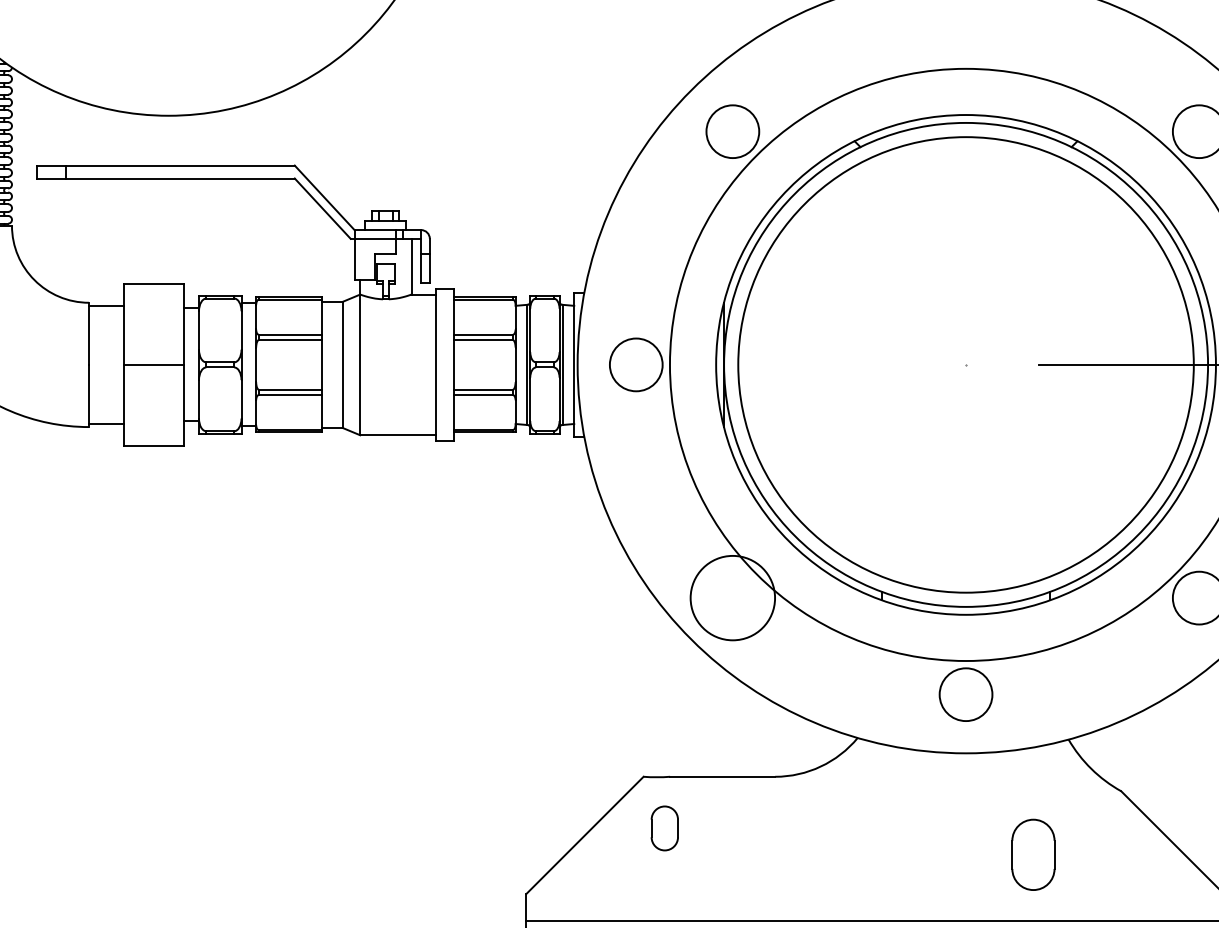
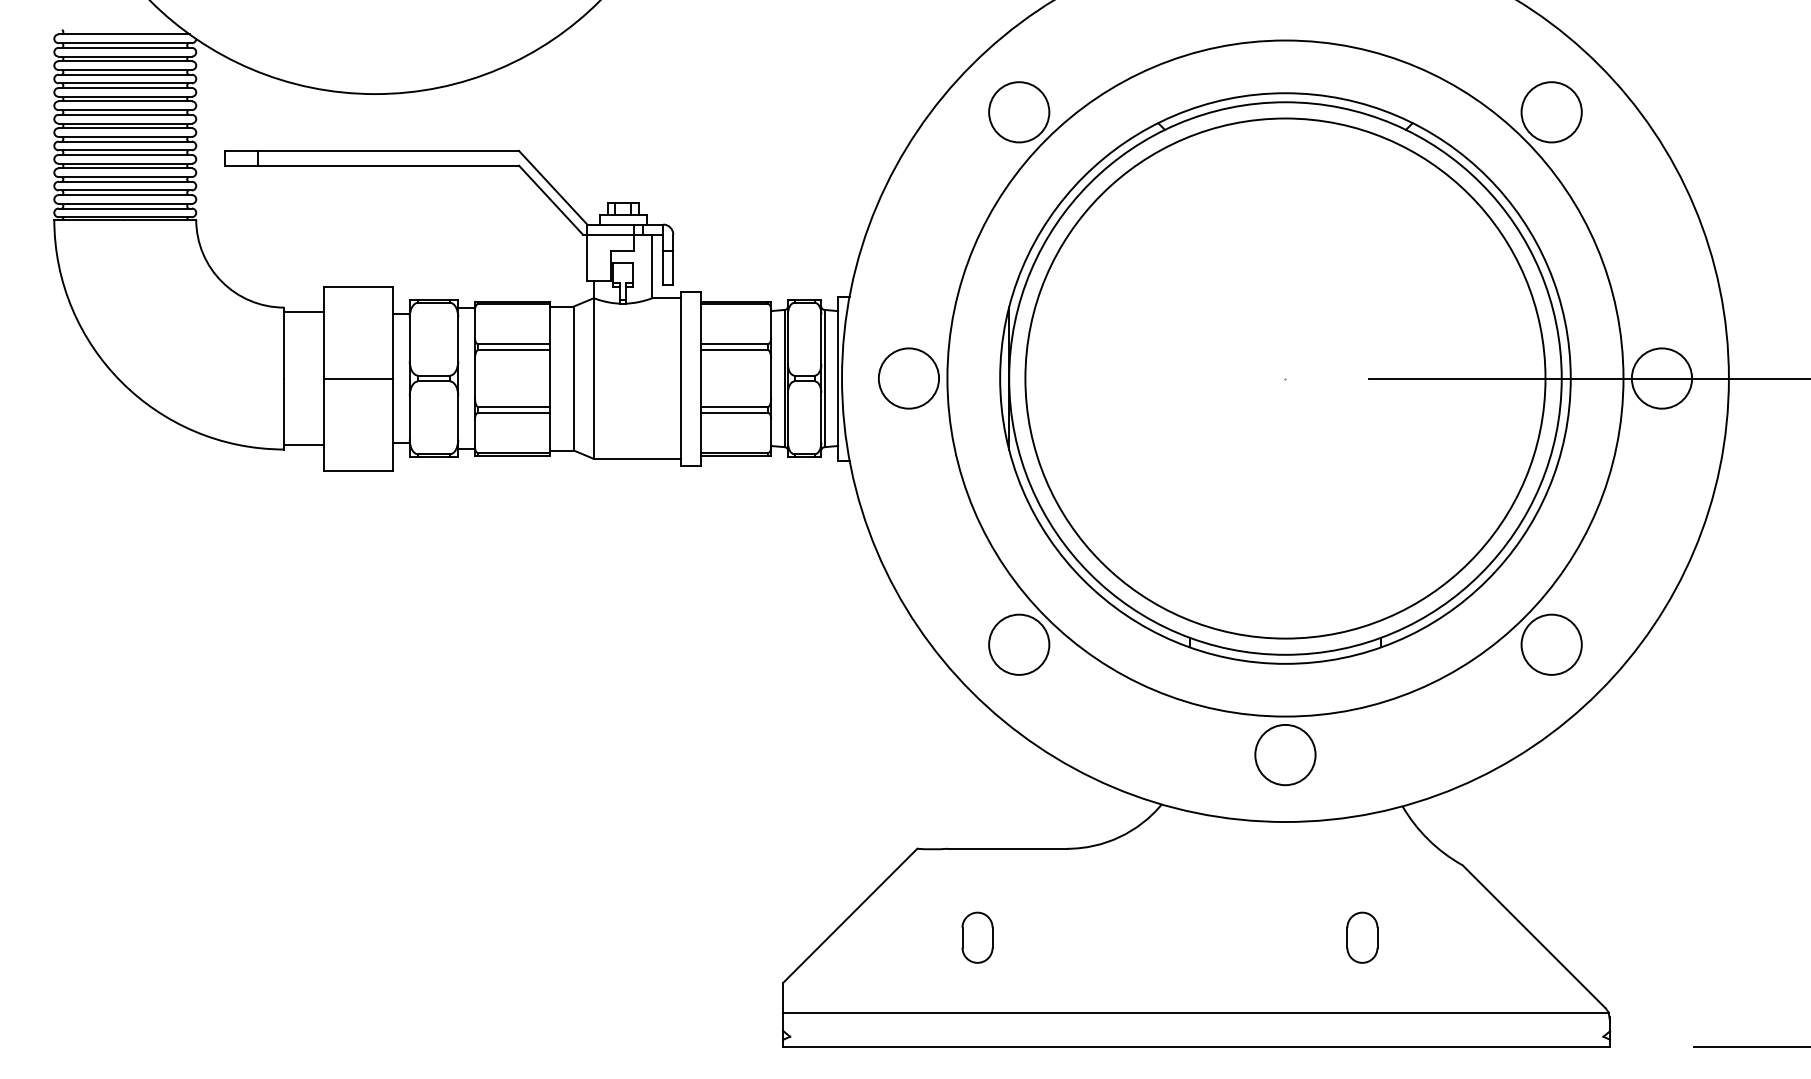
circle: (733, 597) -> (1019, 644), size x0.62
part: (664, 828) -> (977, 937), moved
part: (1033, 854) -> (1362, 937), size x0.62

